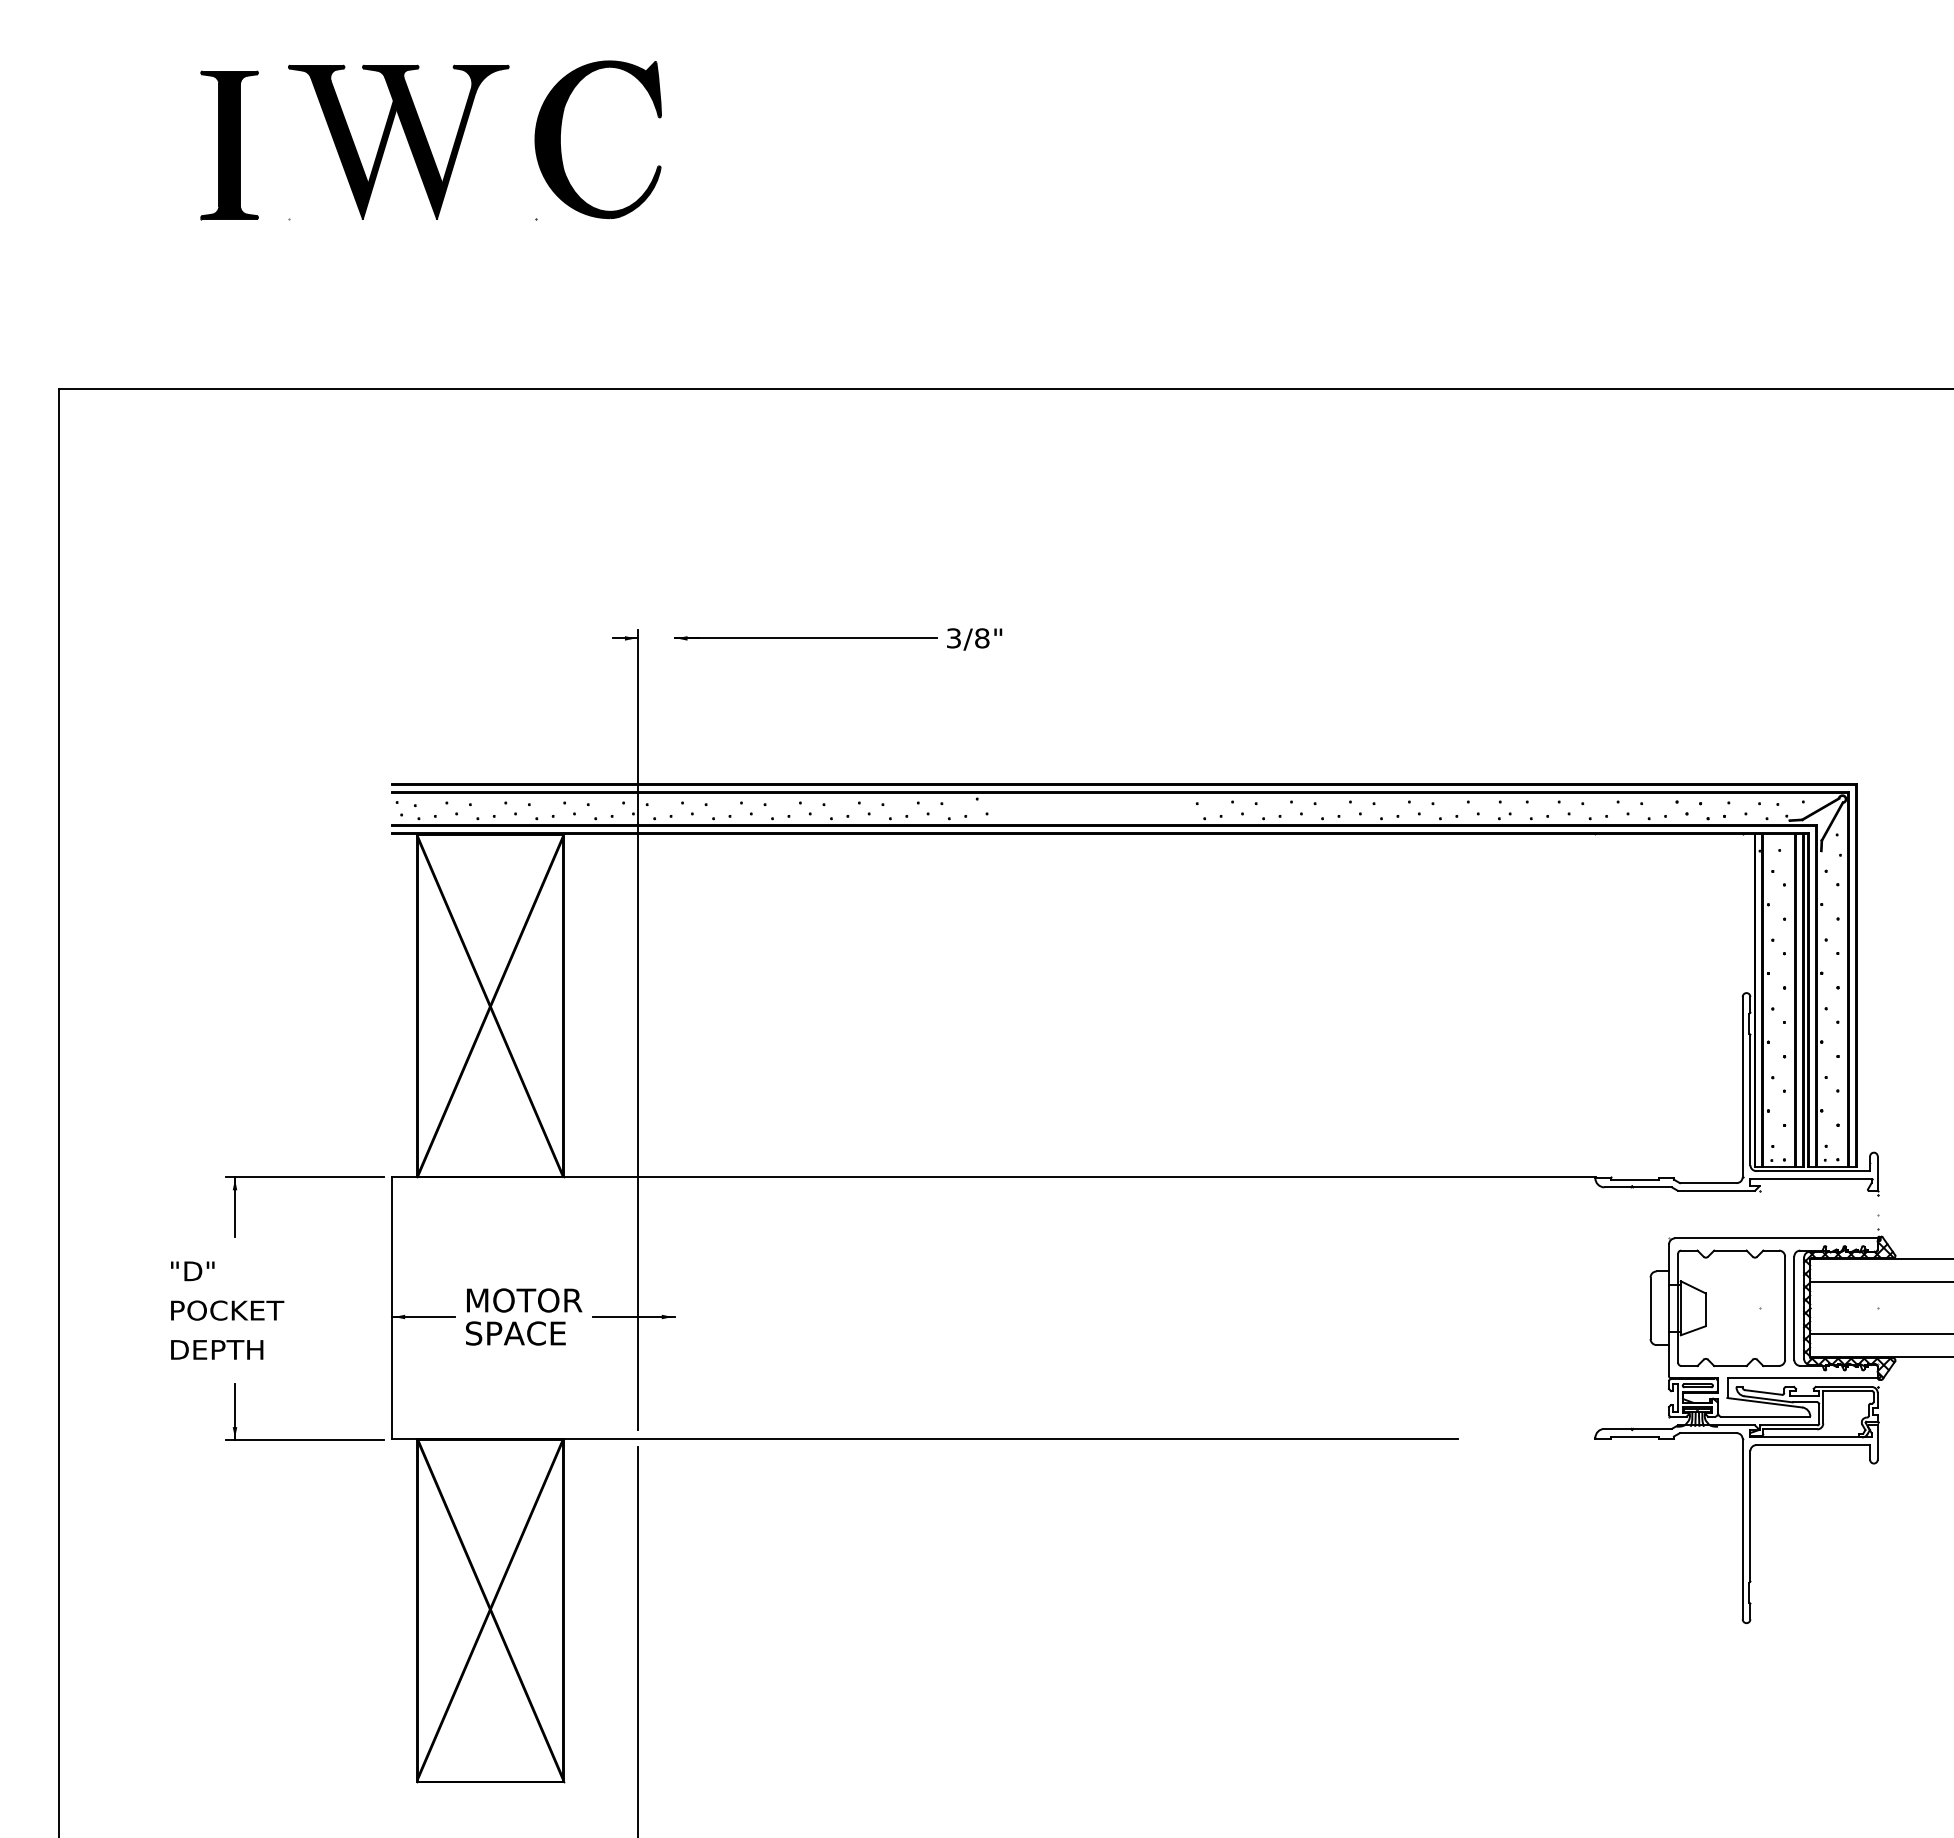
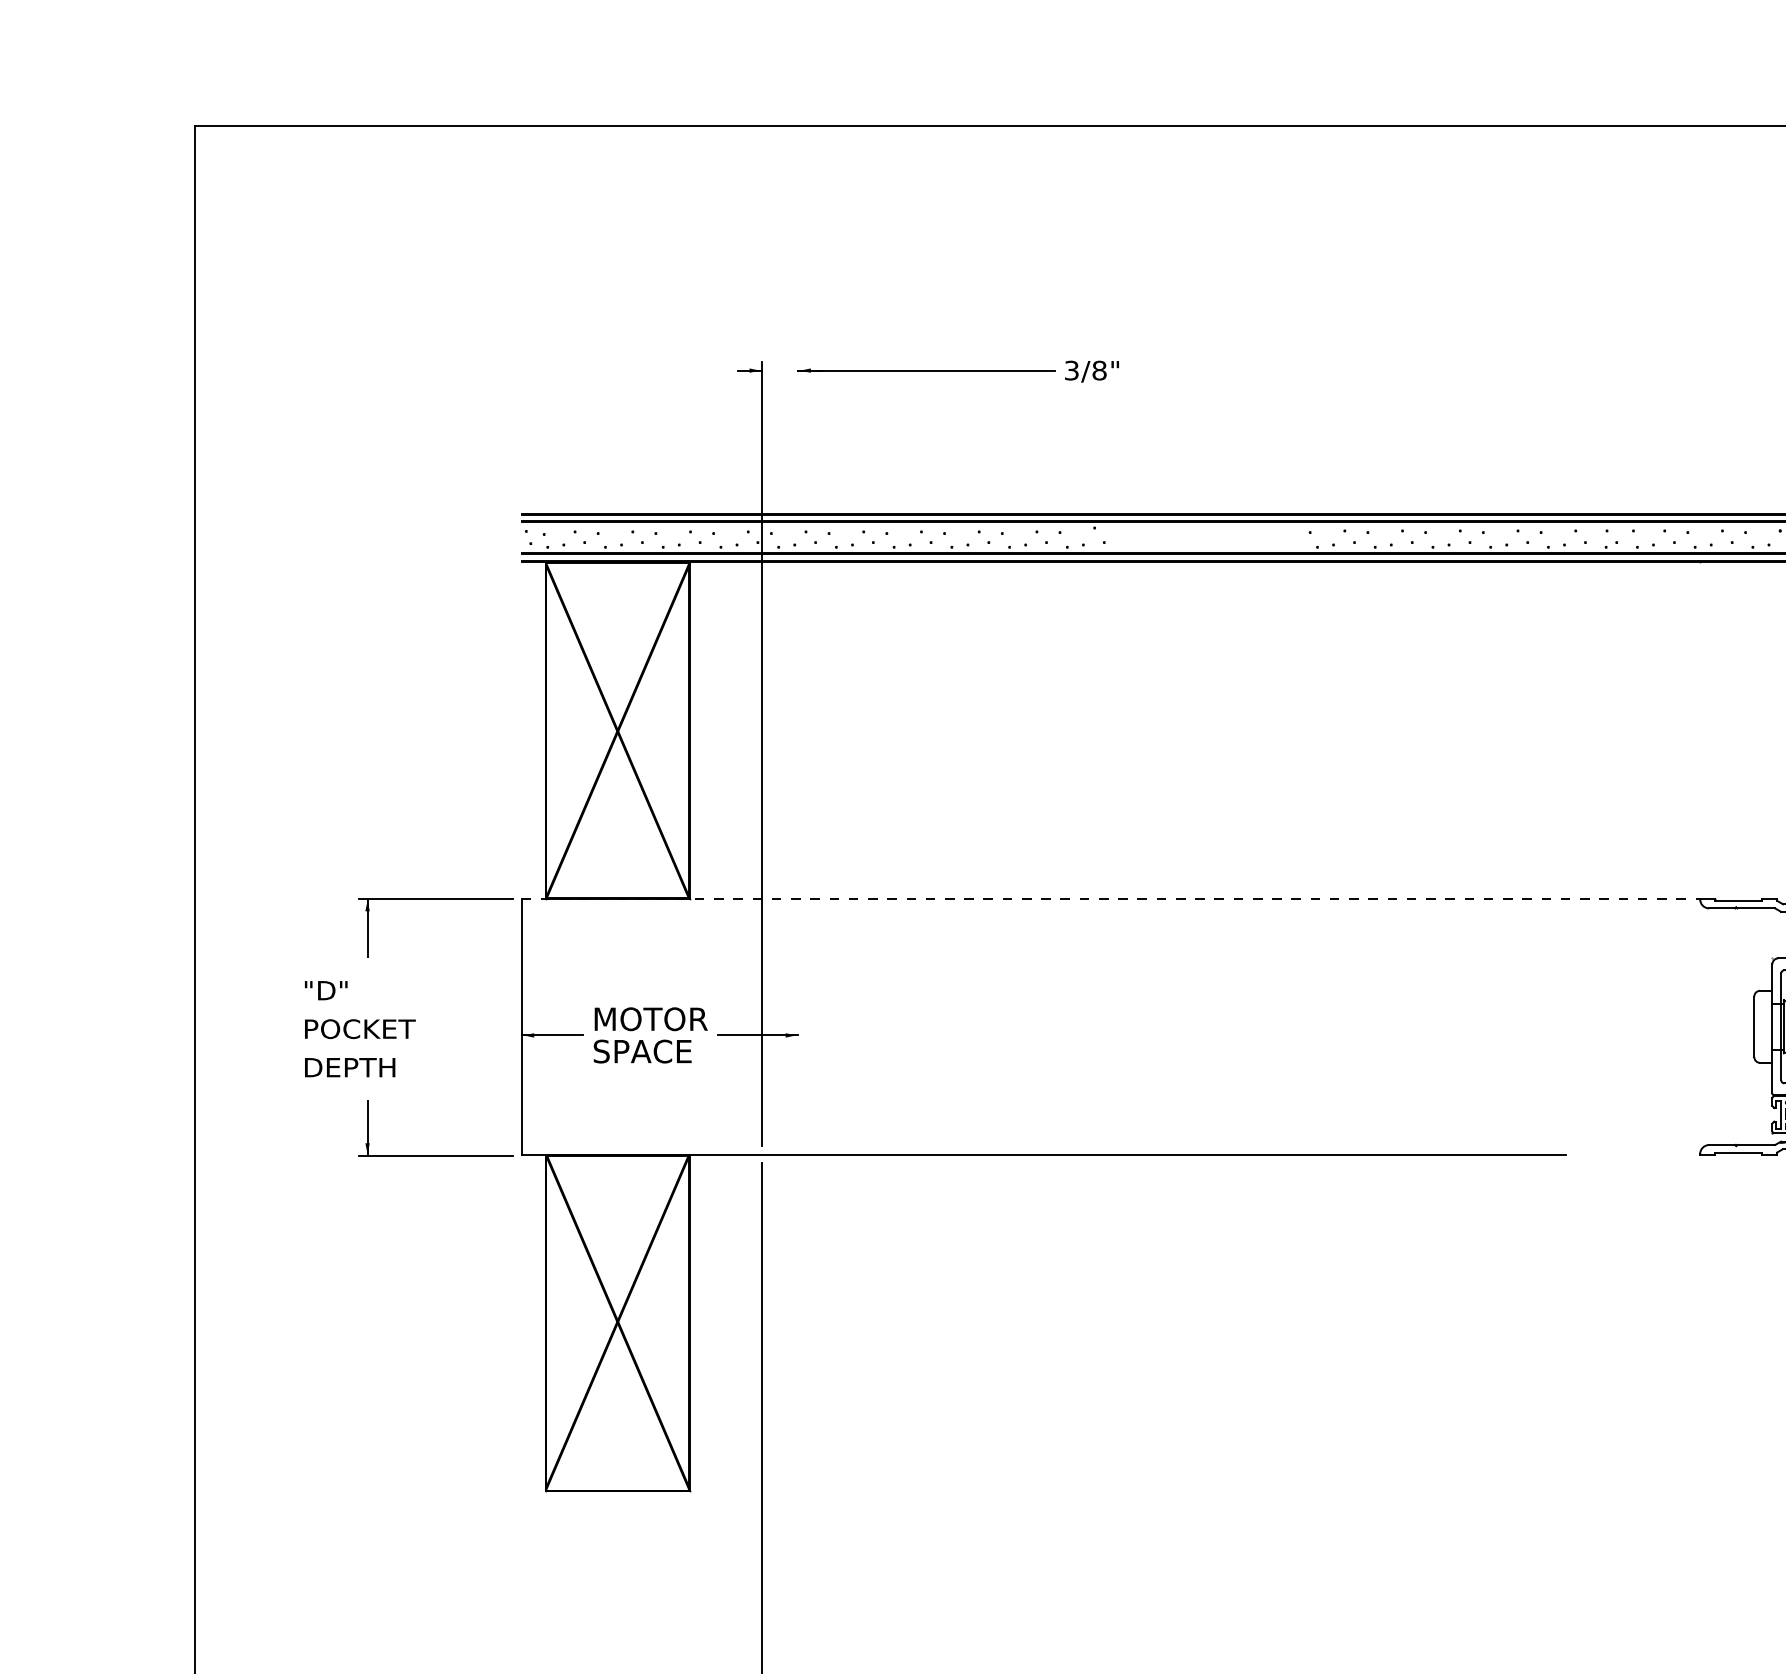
line: (994, 1177) -> (1111, 898), solid -> dashed

